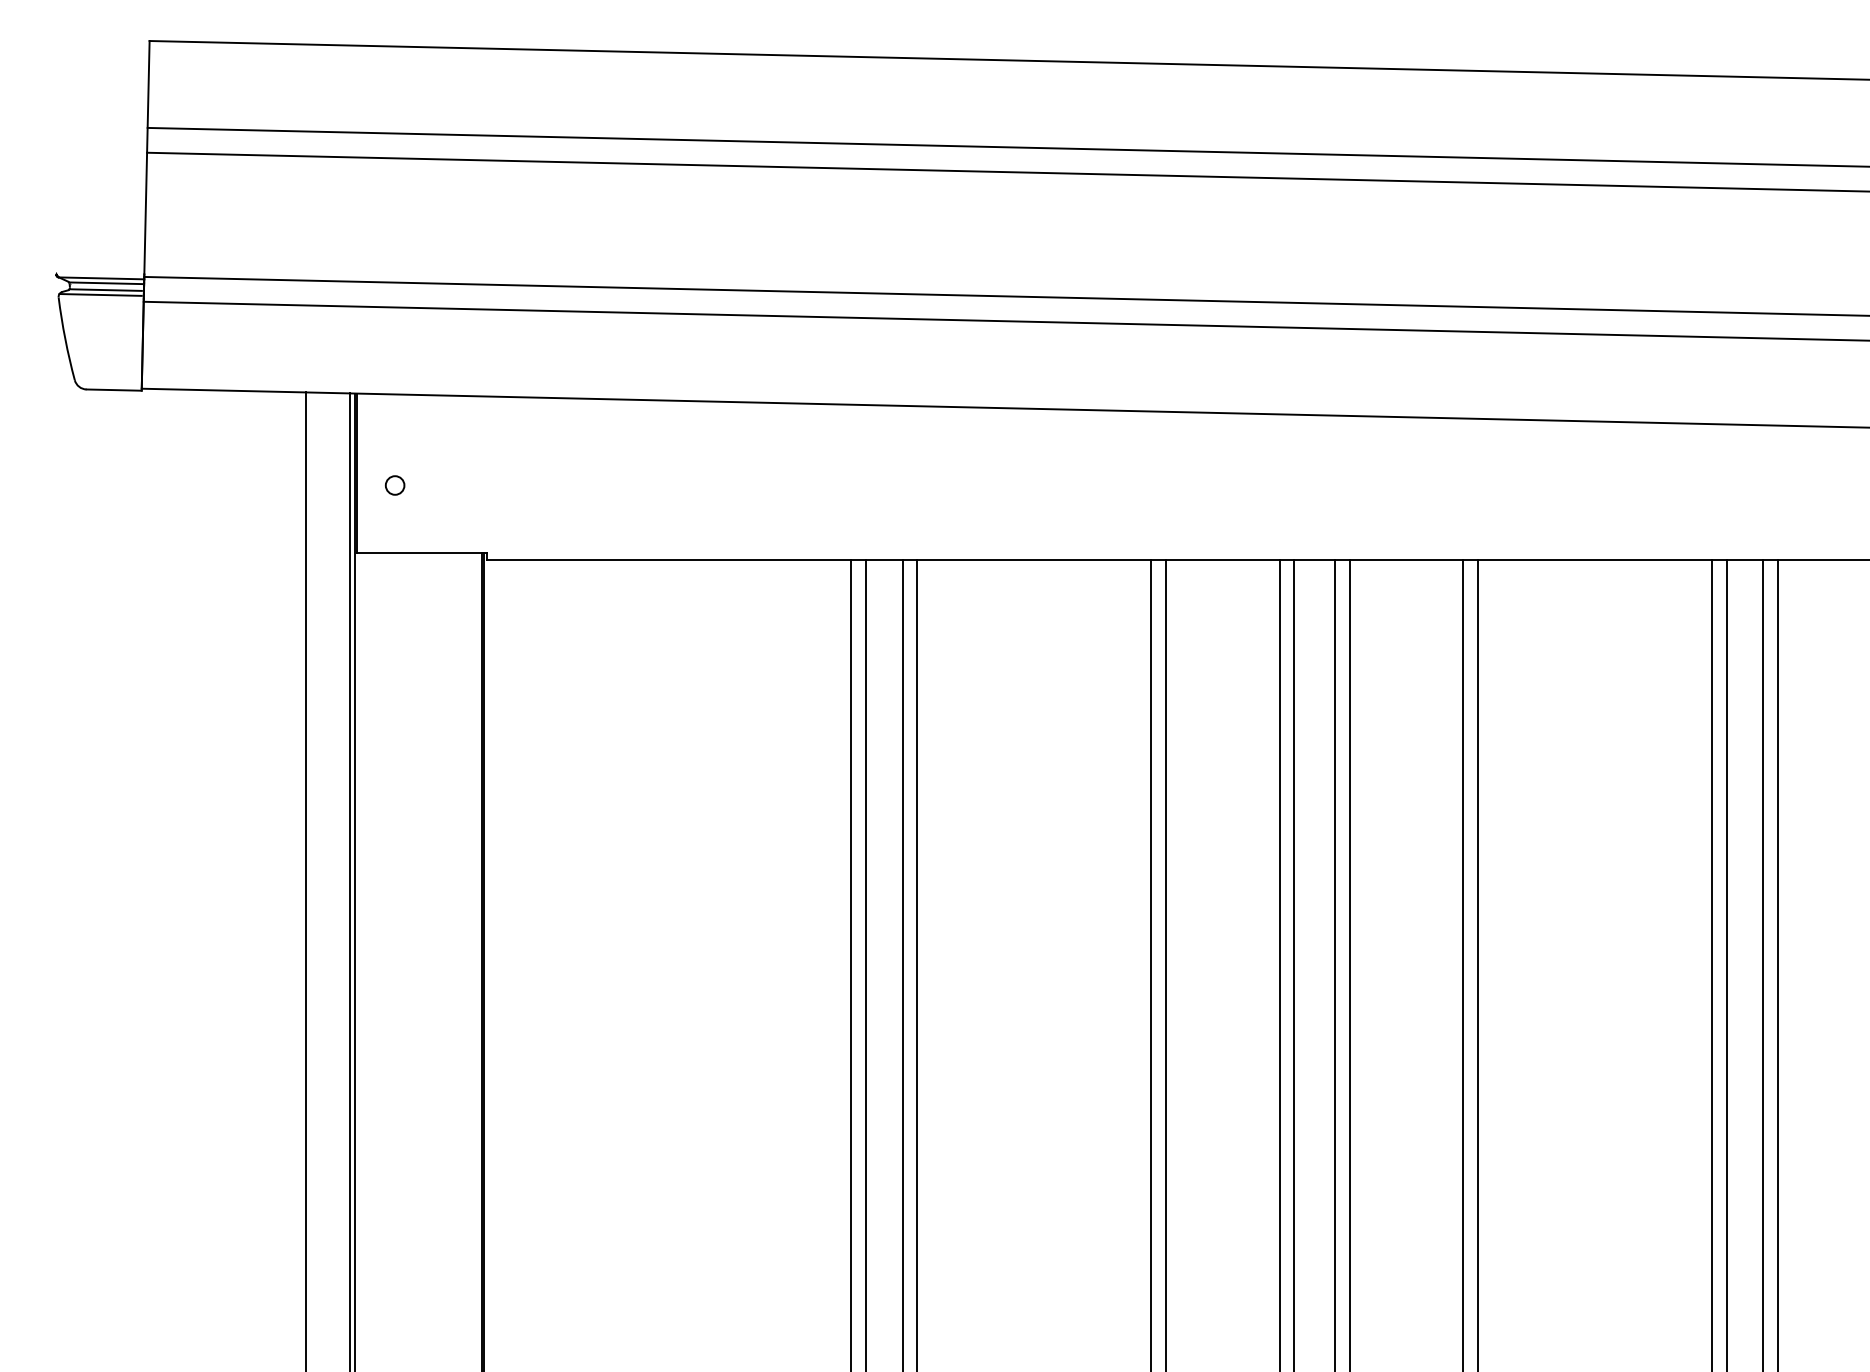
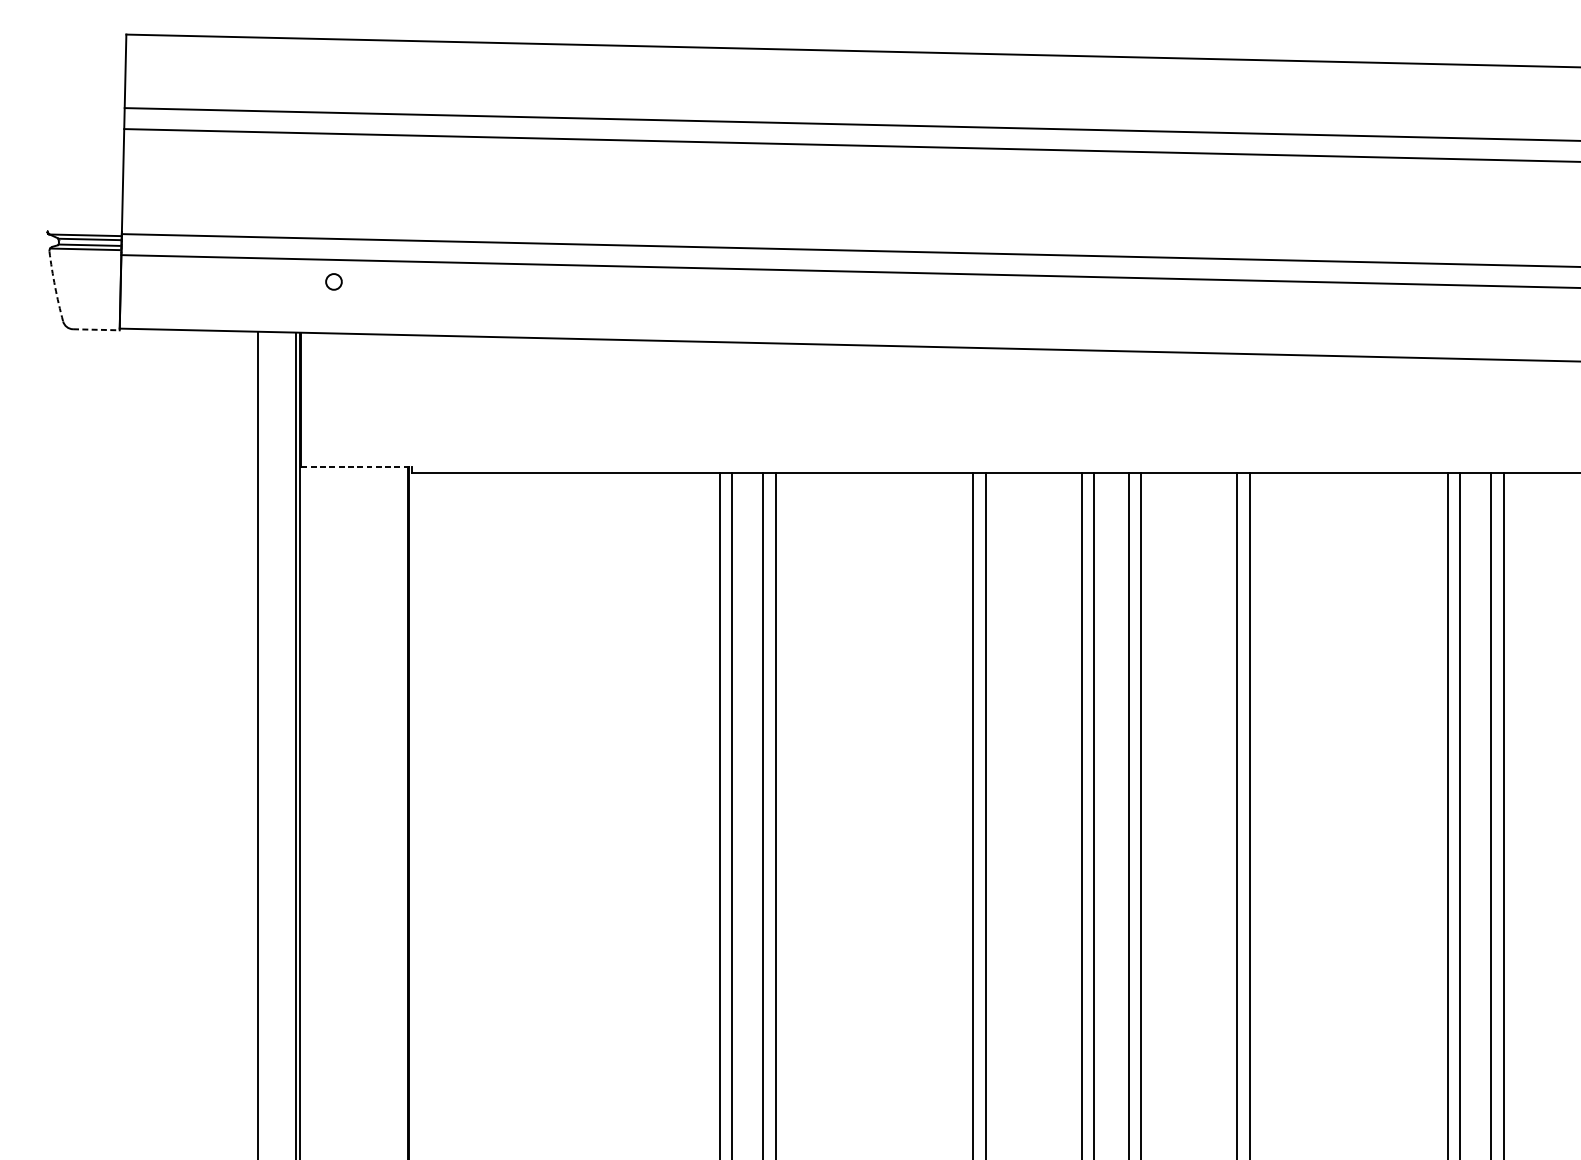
arc: (65, 339) -> (55, 286), solid -> dashed
line: (114, 390) -> (96, 330), solid -> dashed
circle: (394, 485) -> (333, 281), moved
line: (422, 552) -> (357, 467), solid -> dashed

